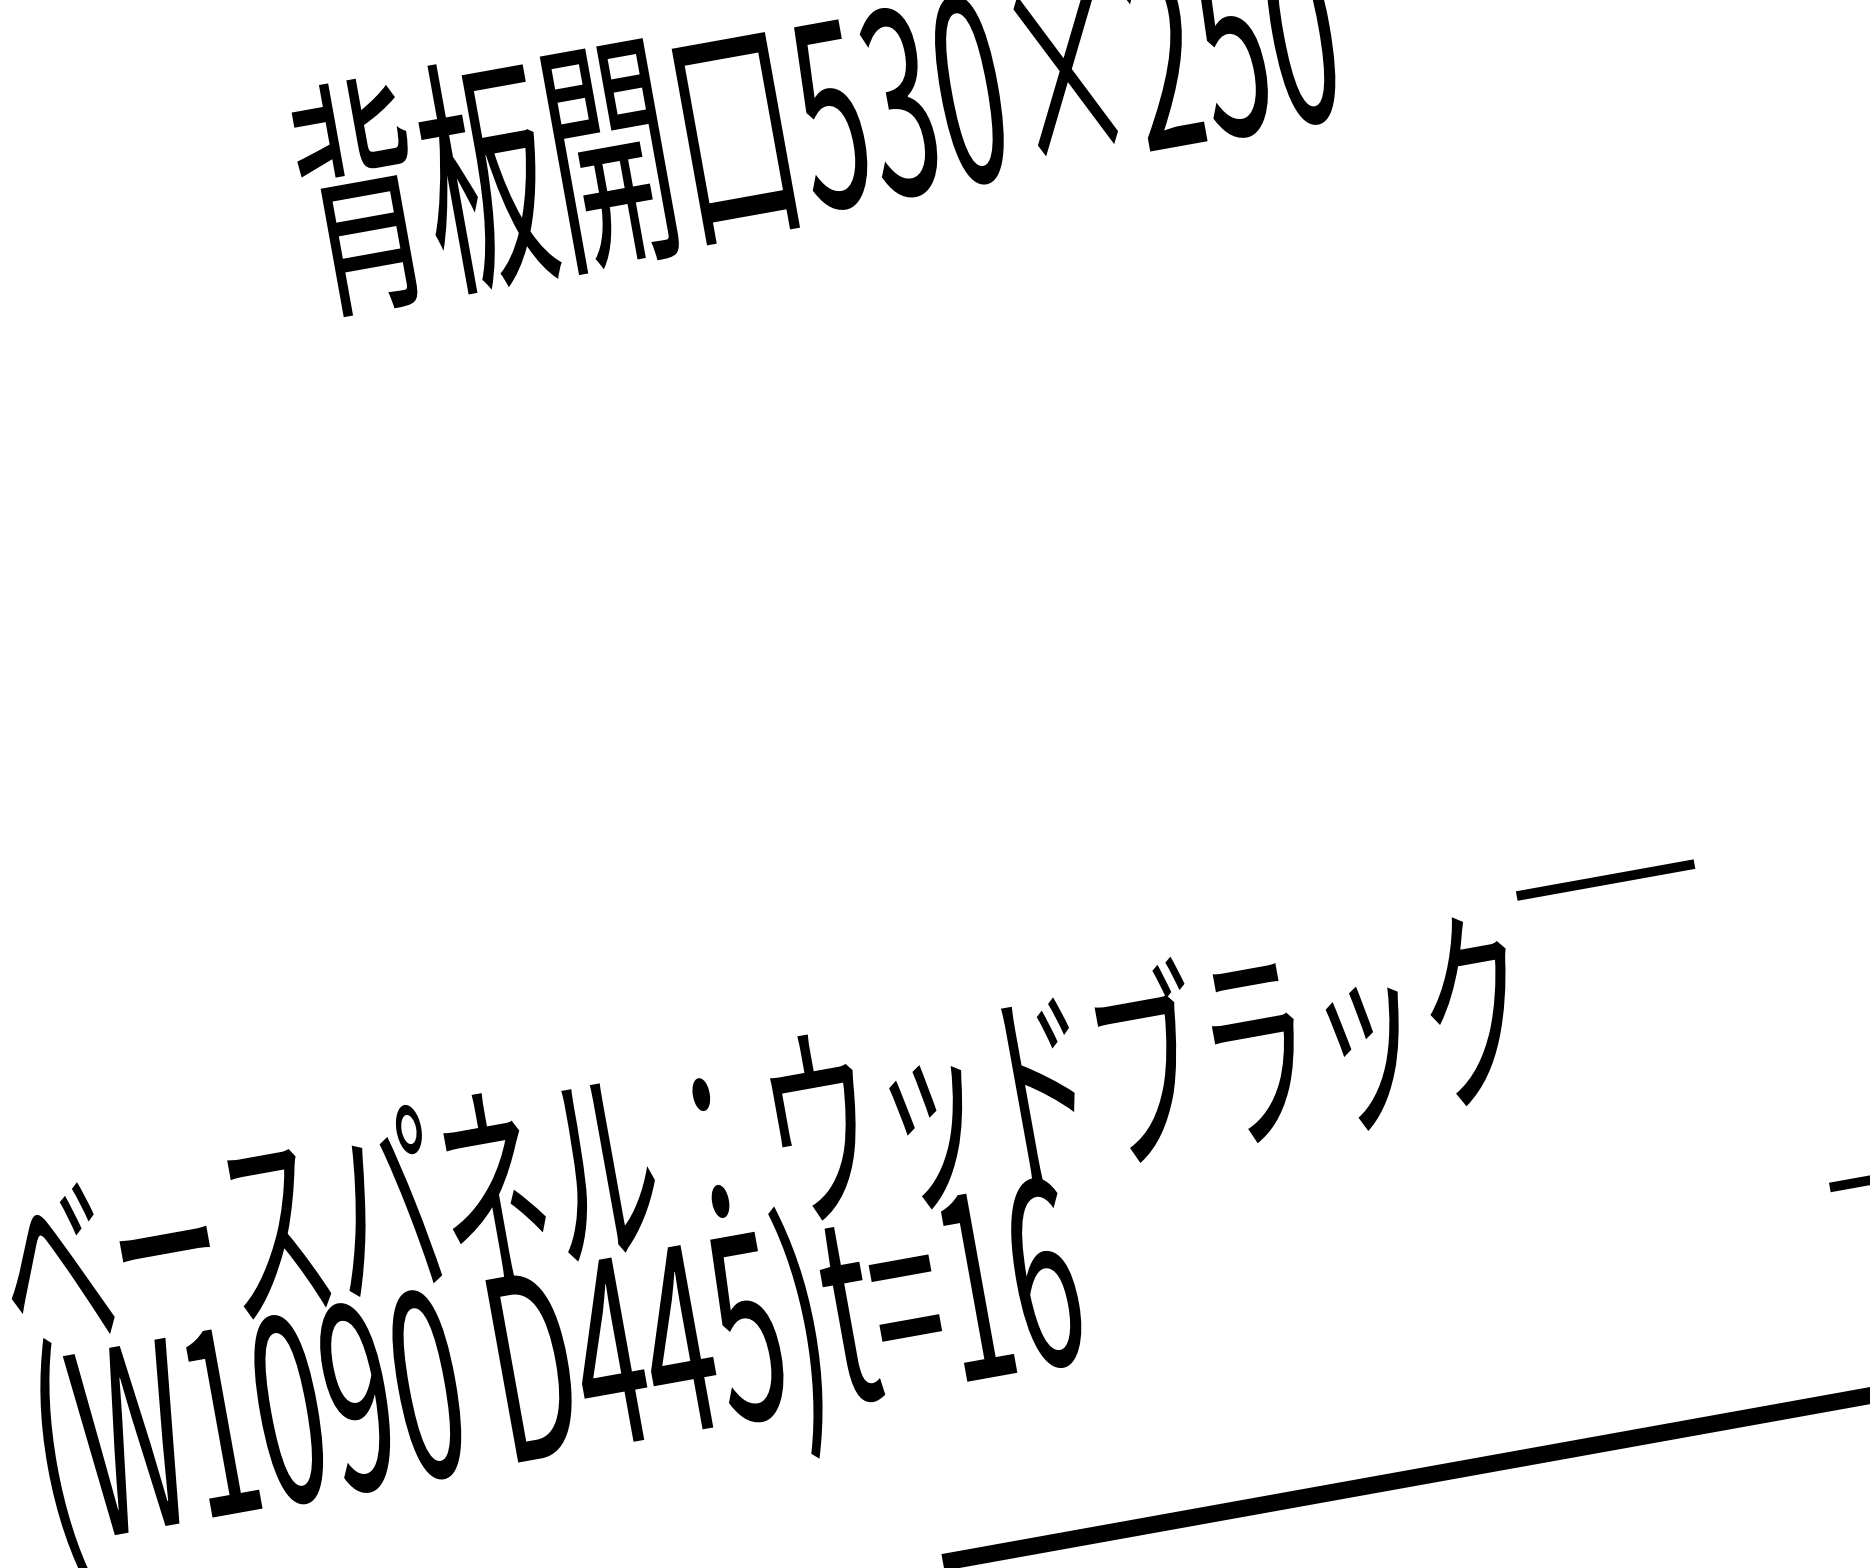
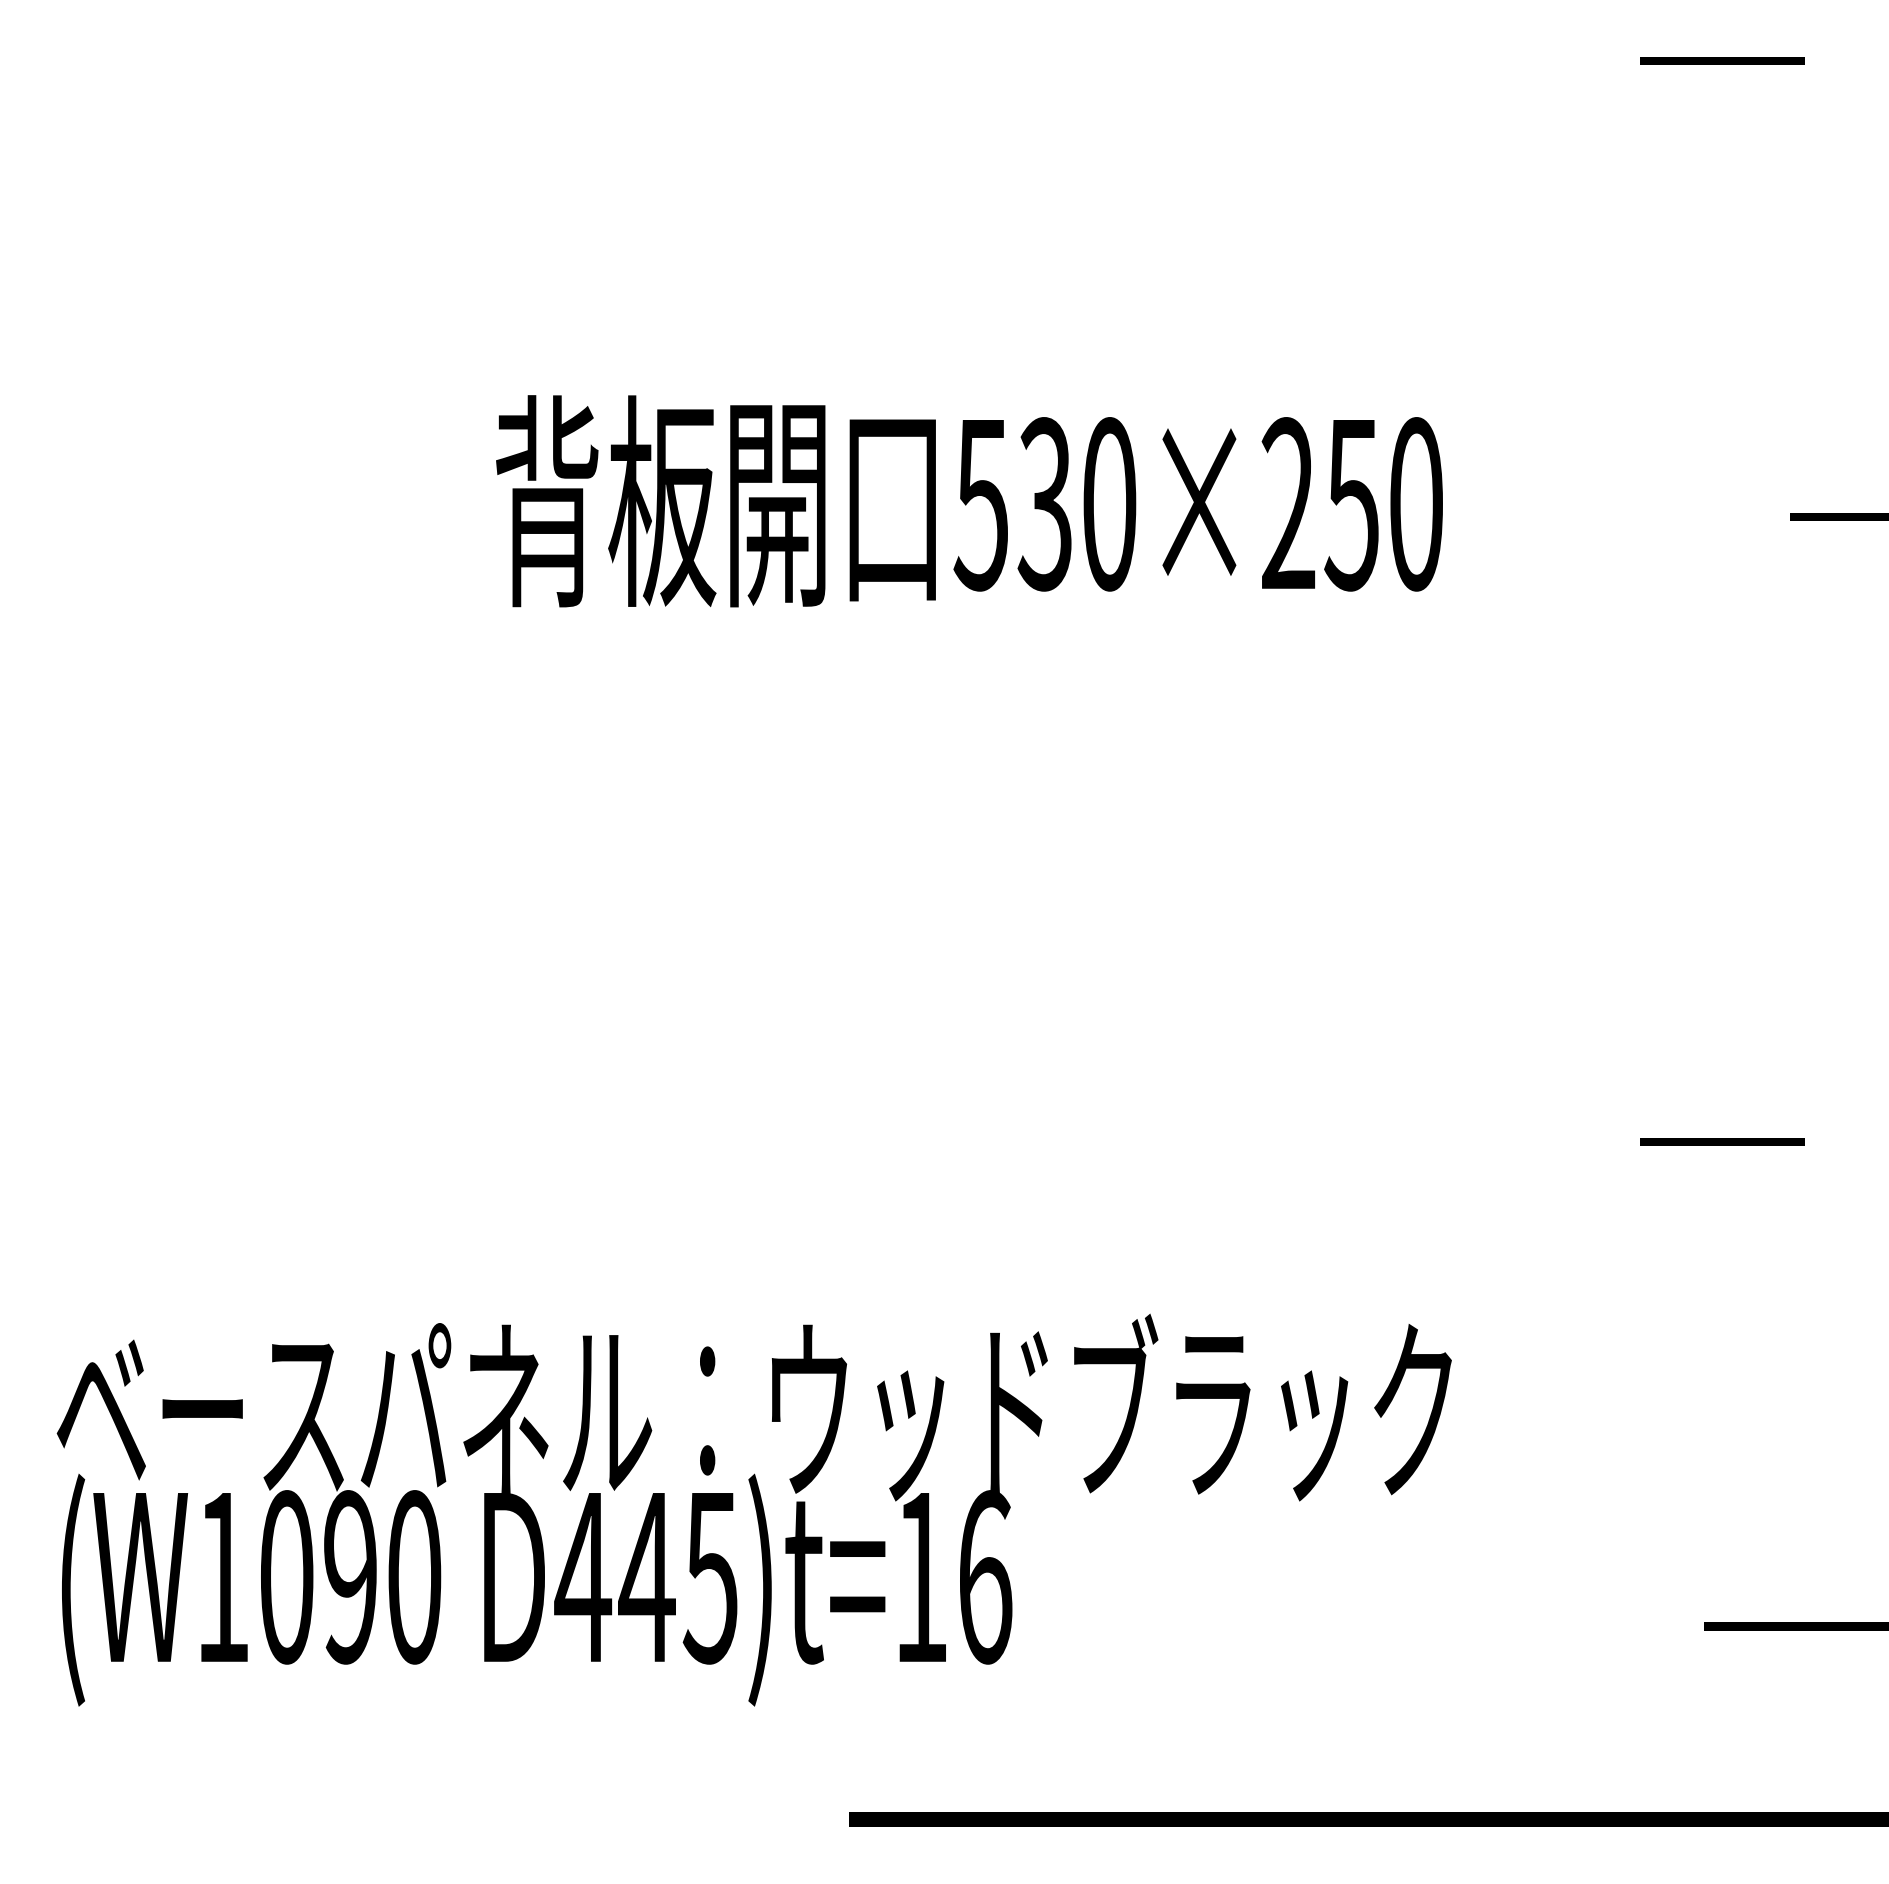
line: (1605, 879) -> (1722, 1141), moved

